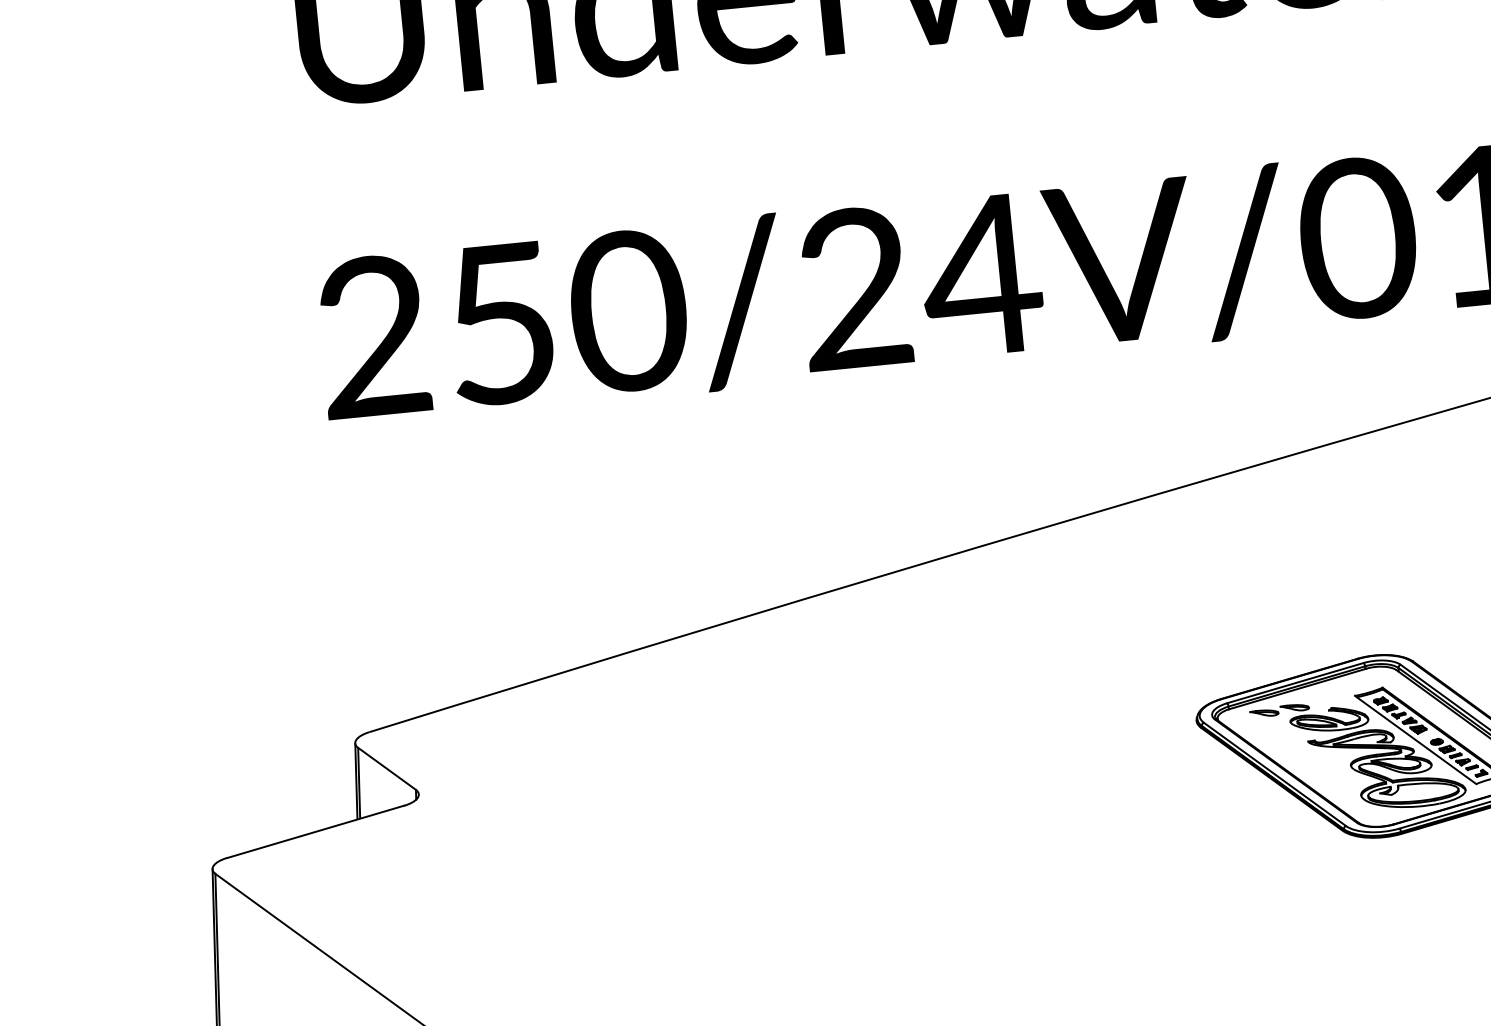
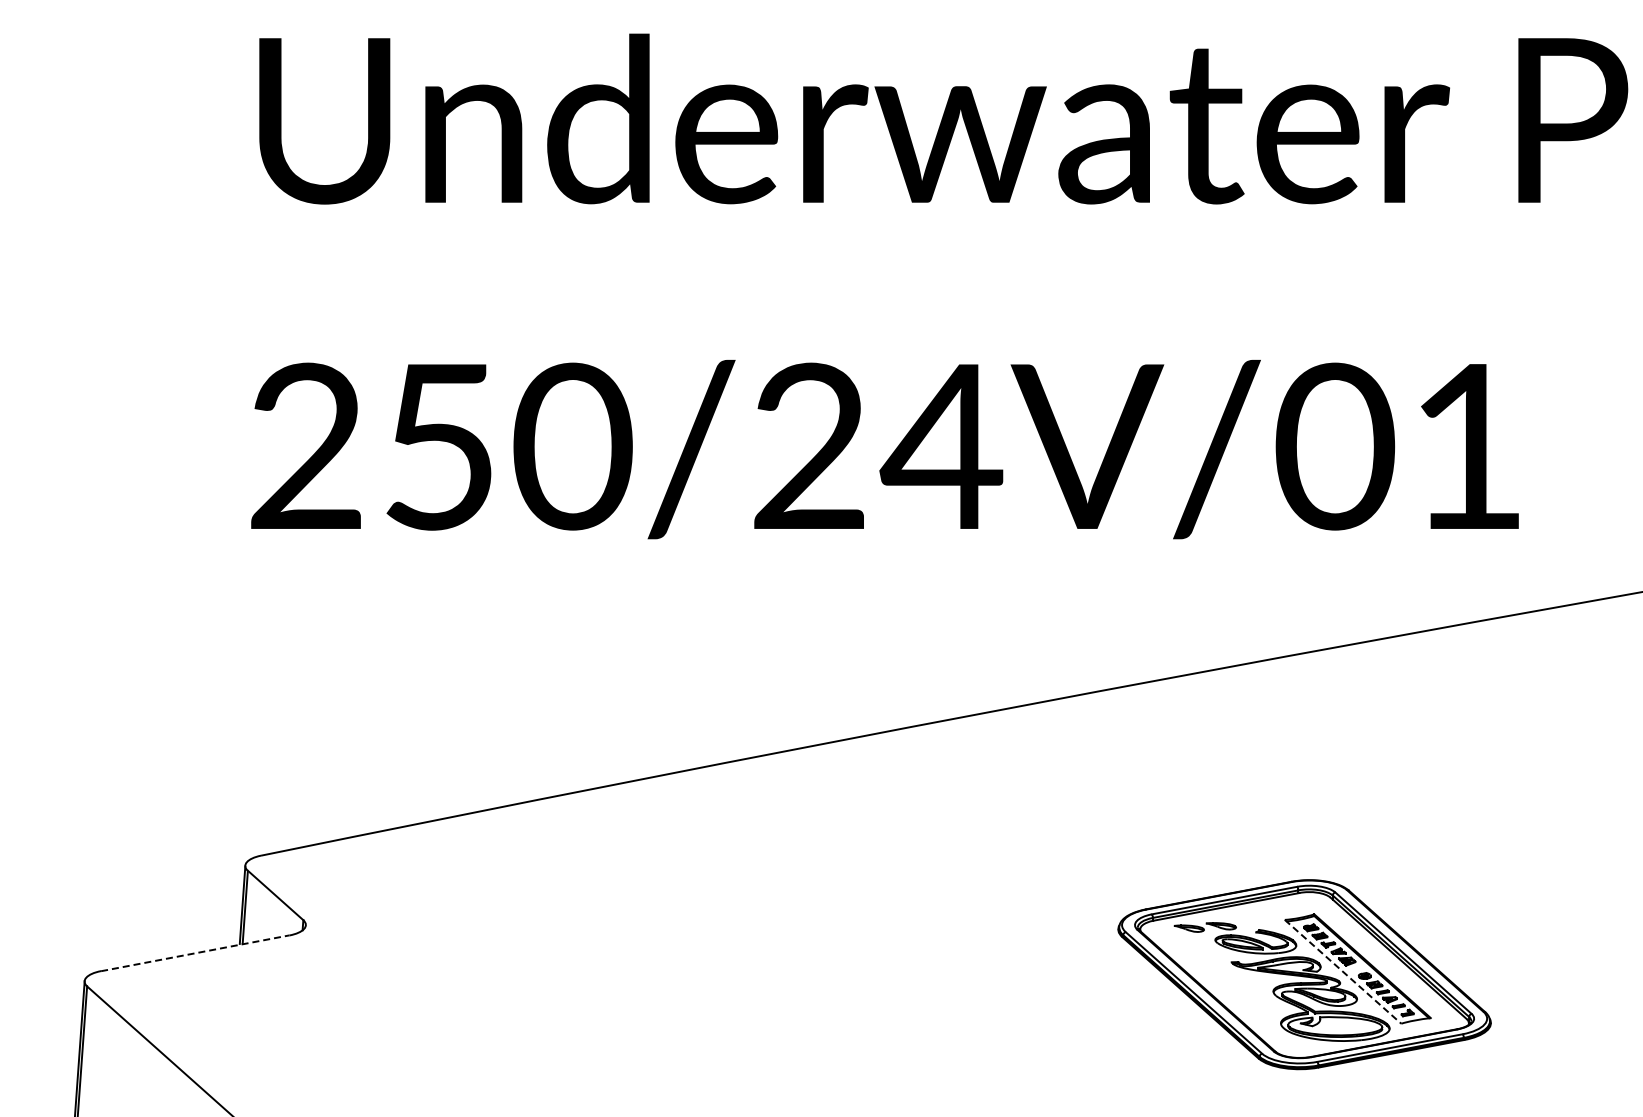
line: (1416, 740) -> (1343, 972), solid -> dashed
line: (315, 832) -> (195, 953), solid -> dashed

